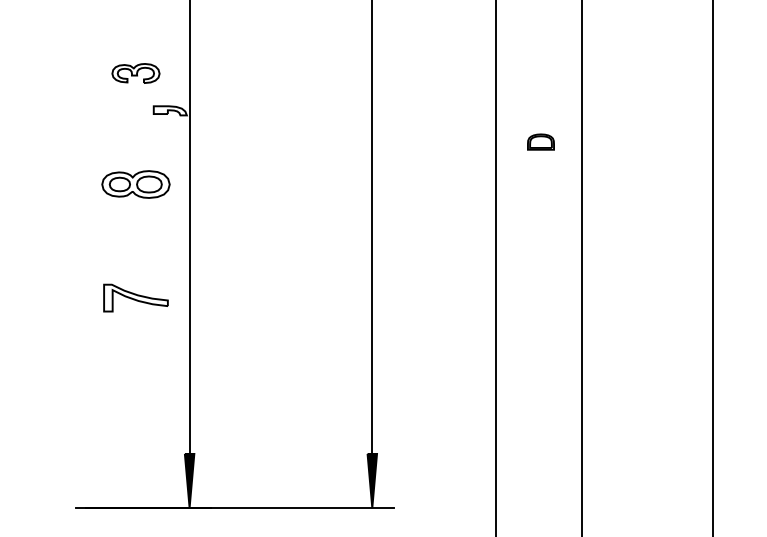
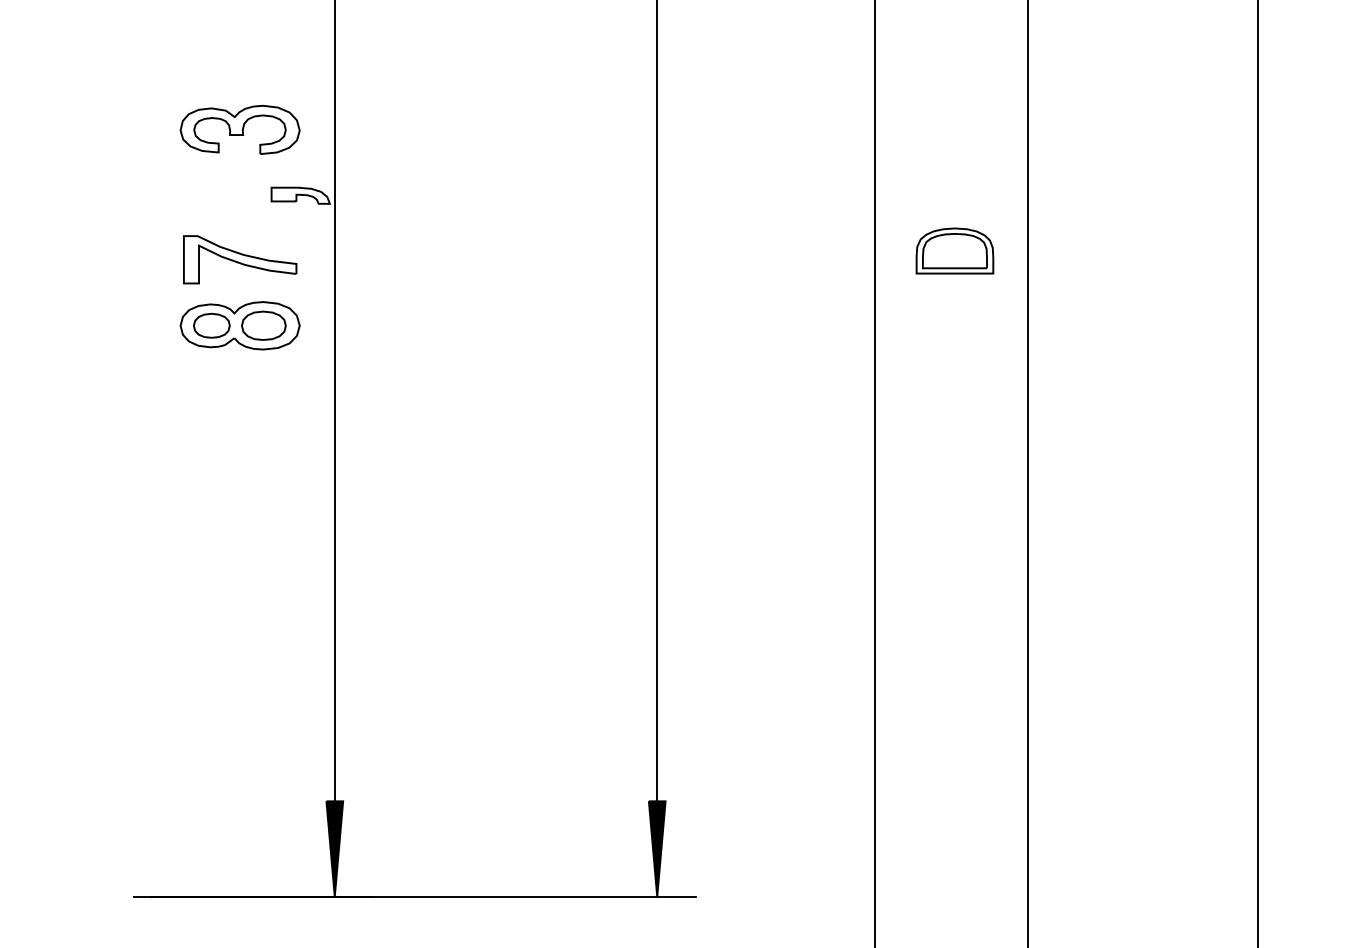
part: (135, 73) -> (239, 129), size x1.43
part: (540, 141) -> (954, 249), size x1.67
part: (135, 297) -> (239, 258), moved

